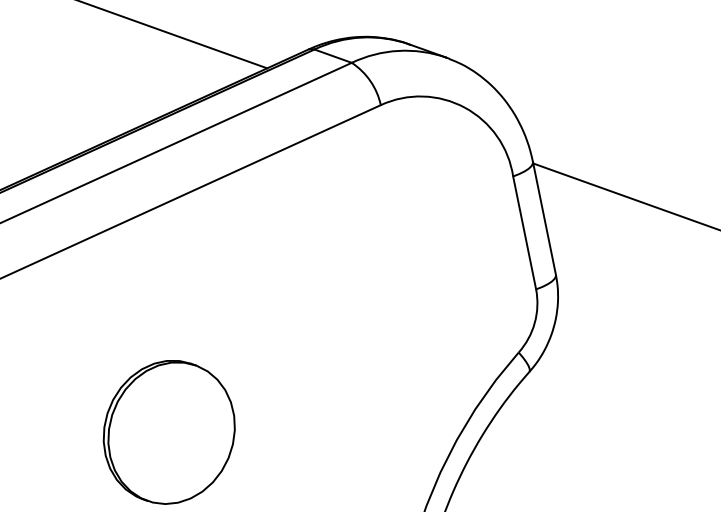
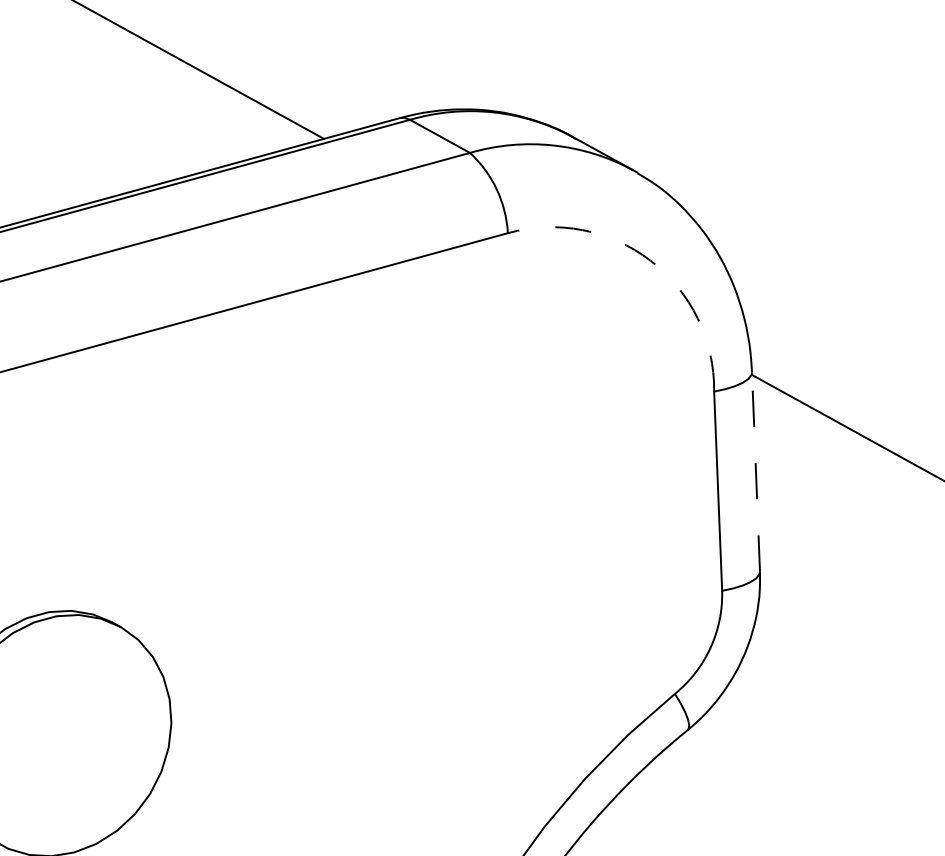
arc: (464, 107) -> (650, 260), solid -> dashed
line: (544, 218) -> (756, 472), solid -> dashed

